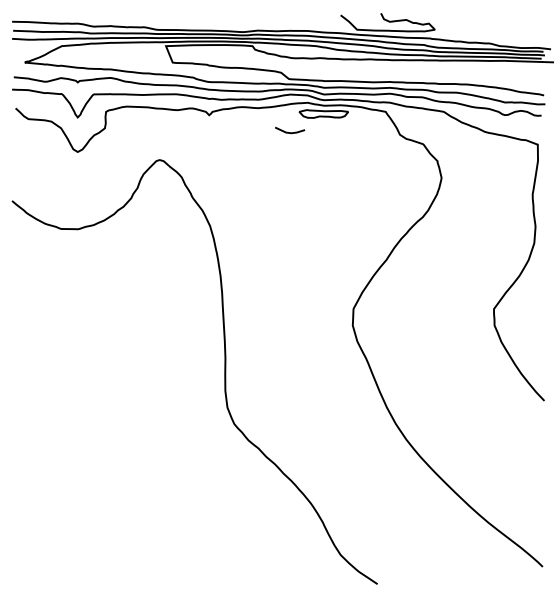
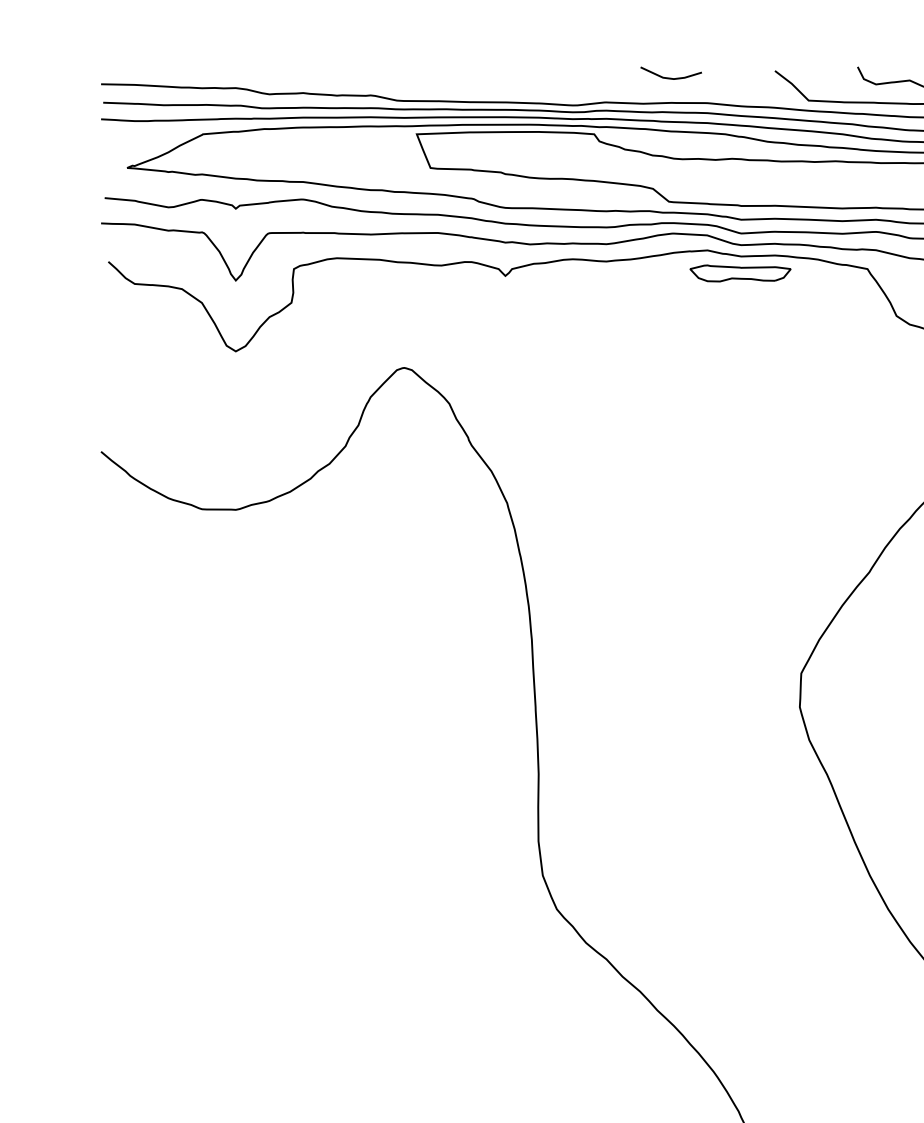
line: (290, 132) -> (672, 77), moved

